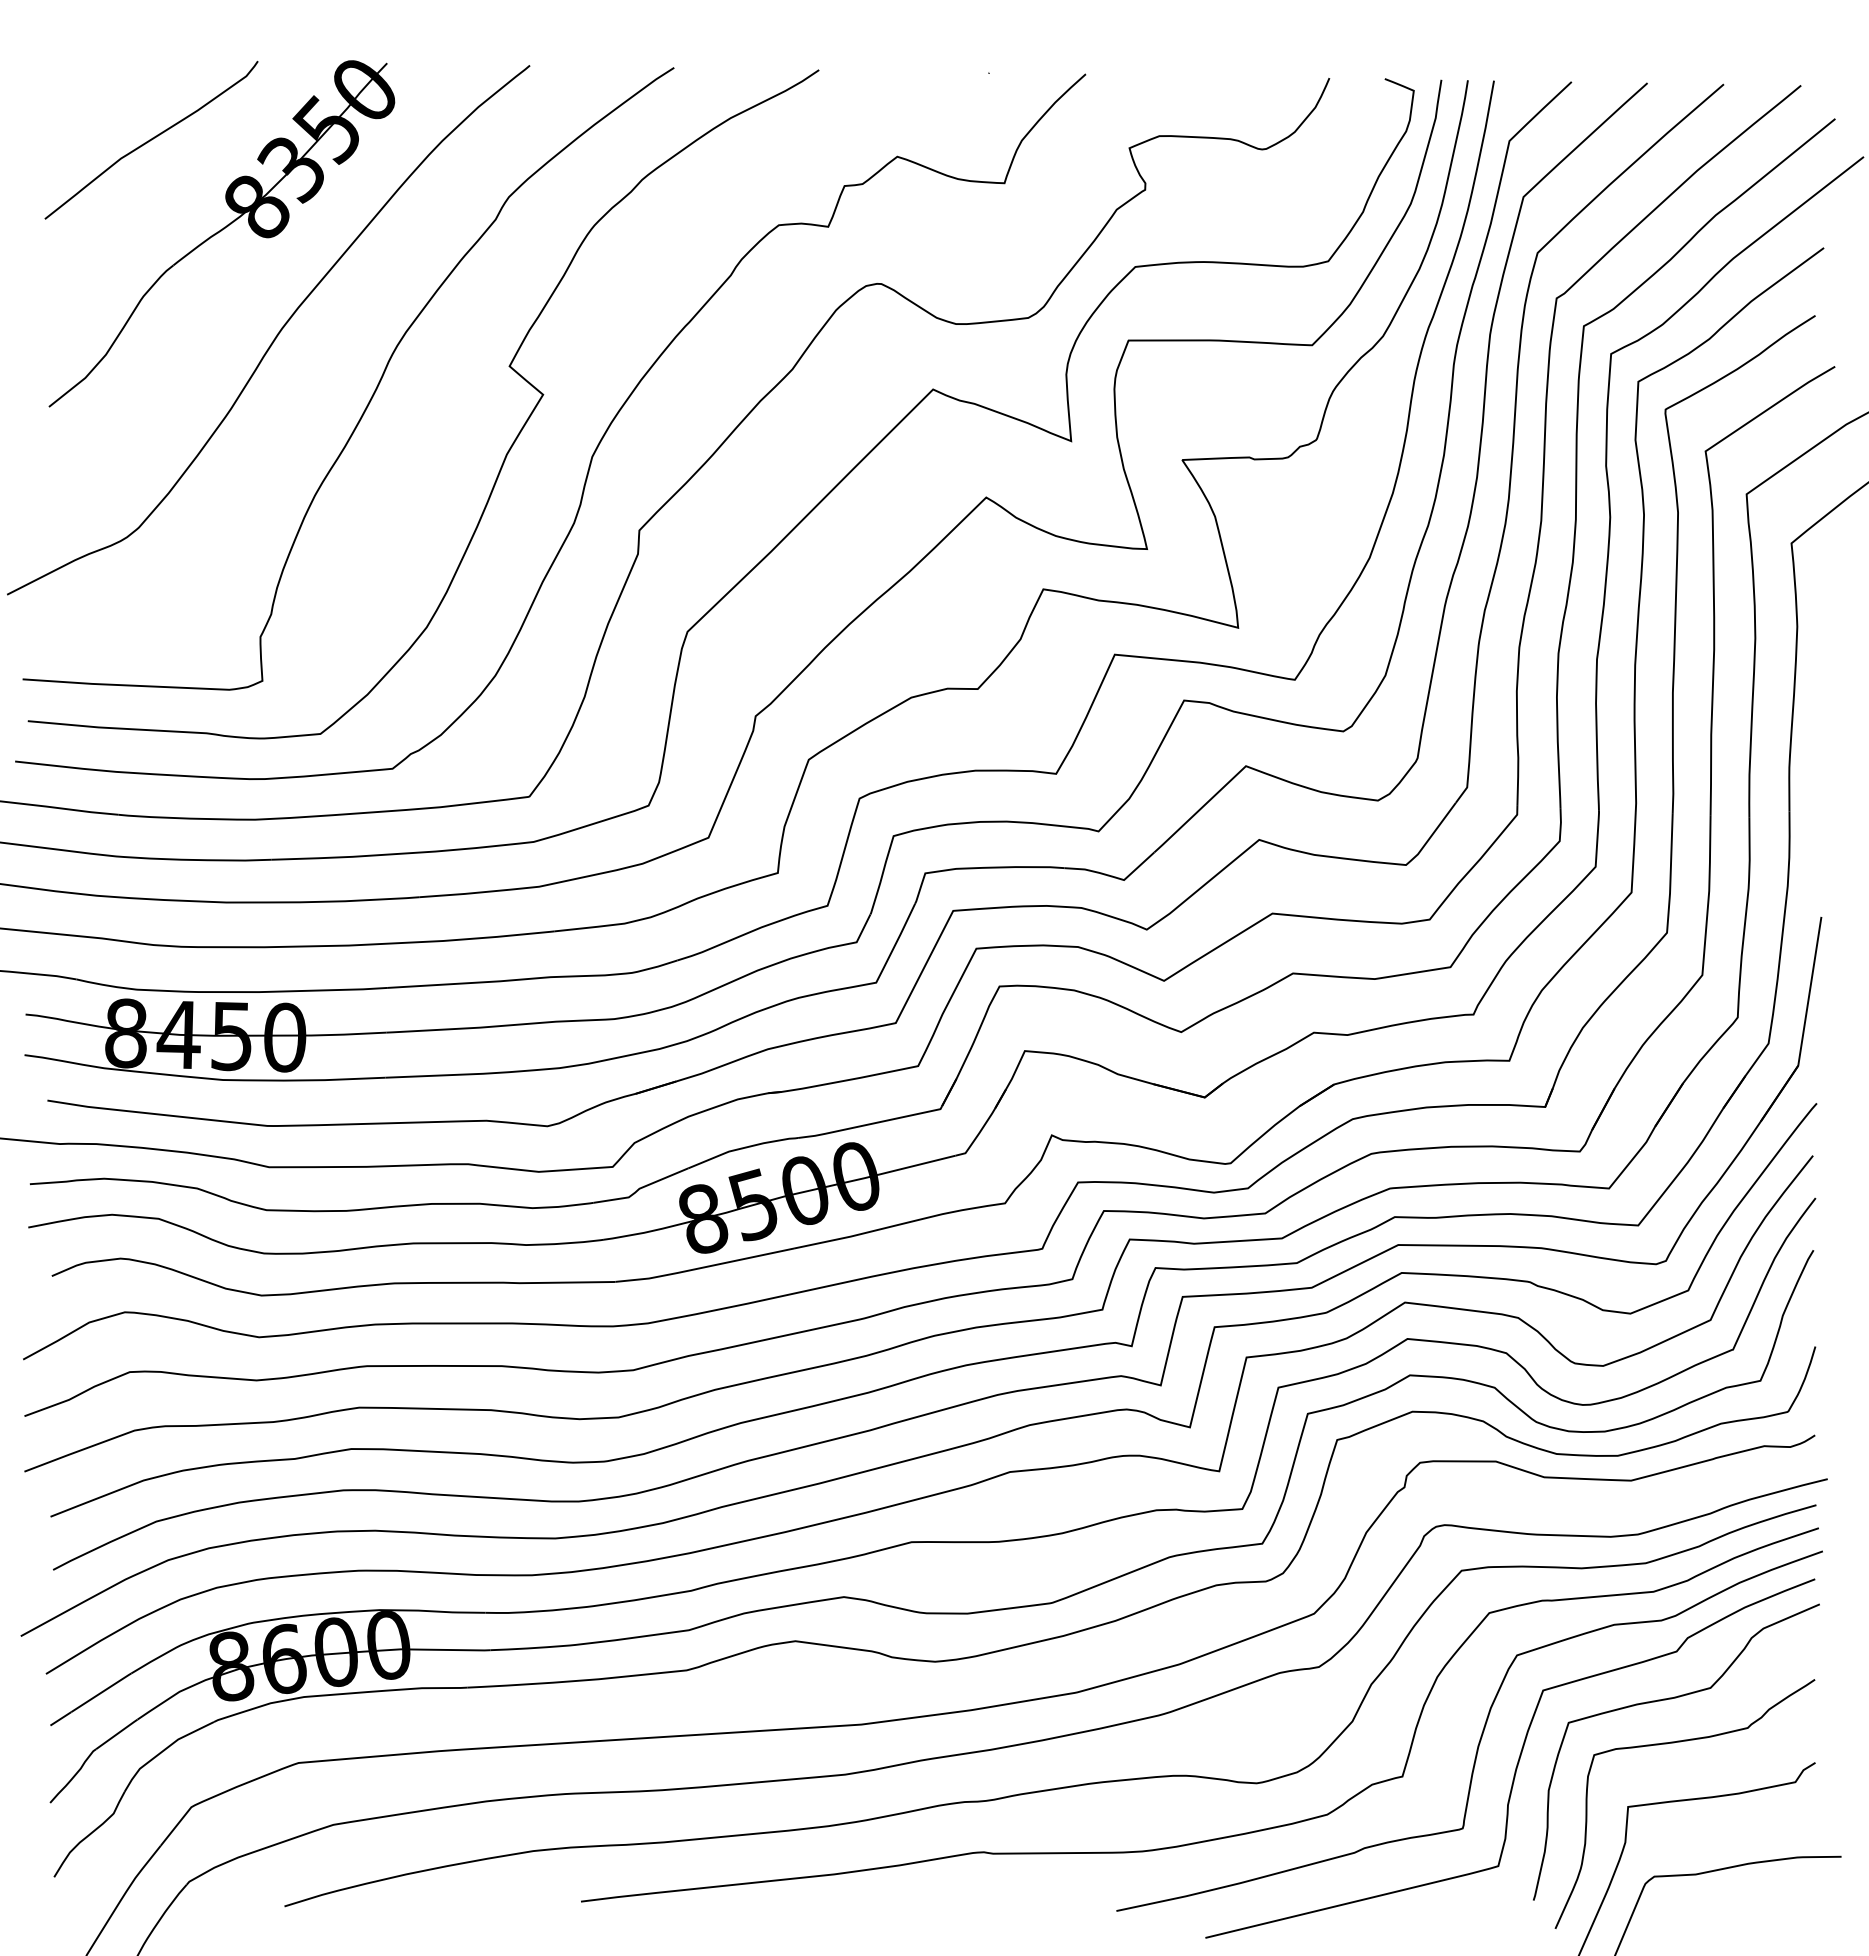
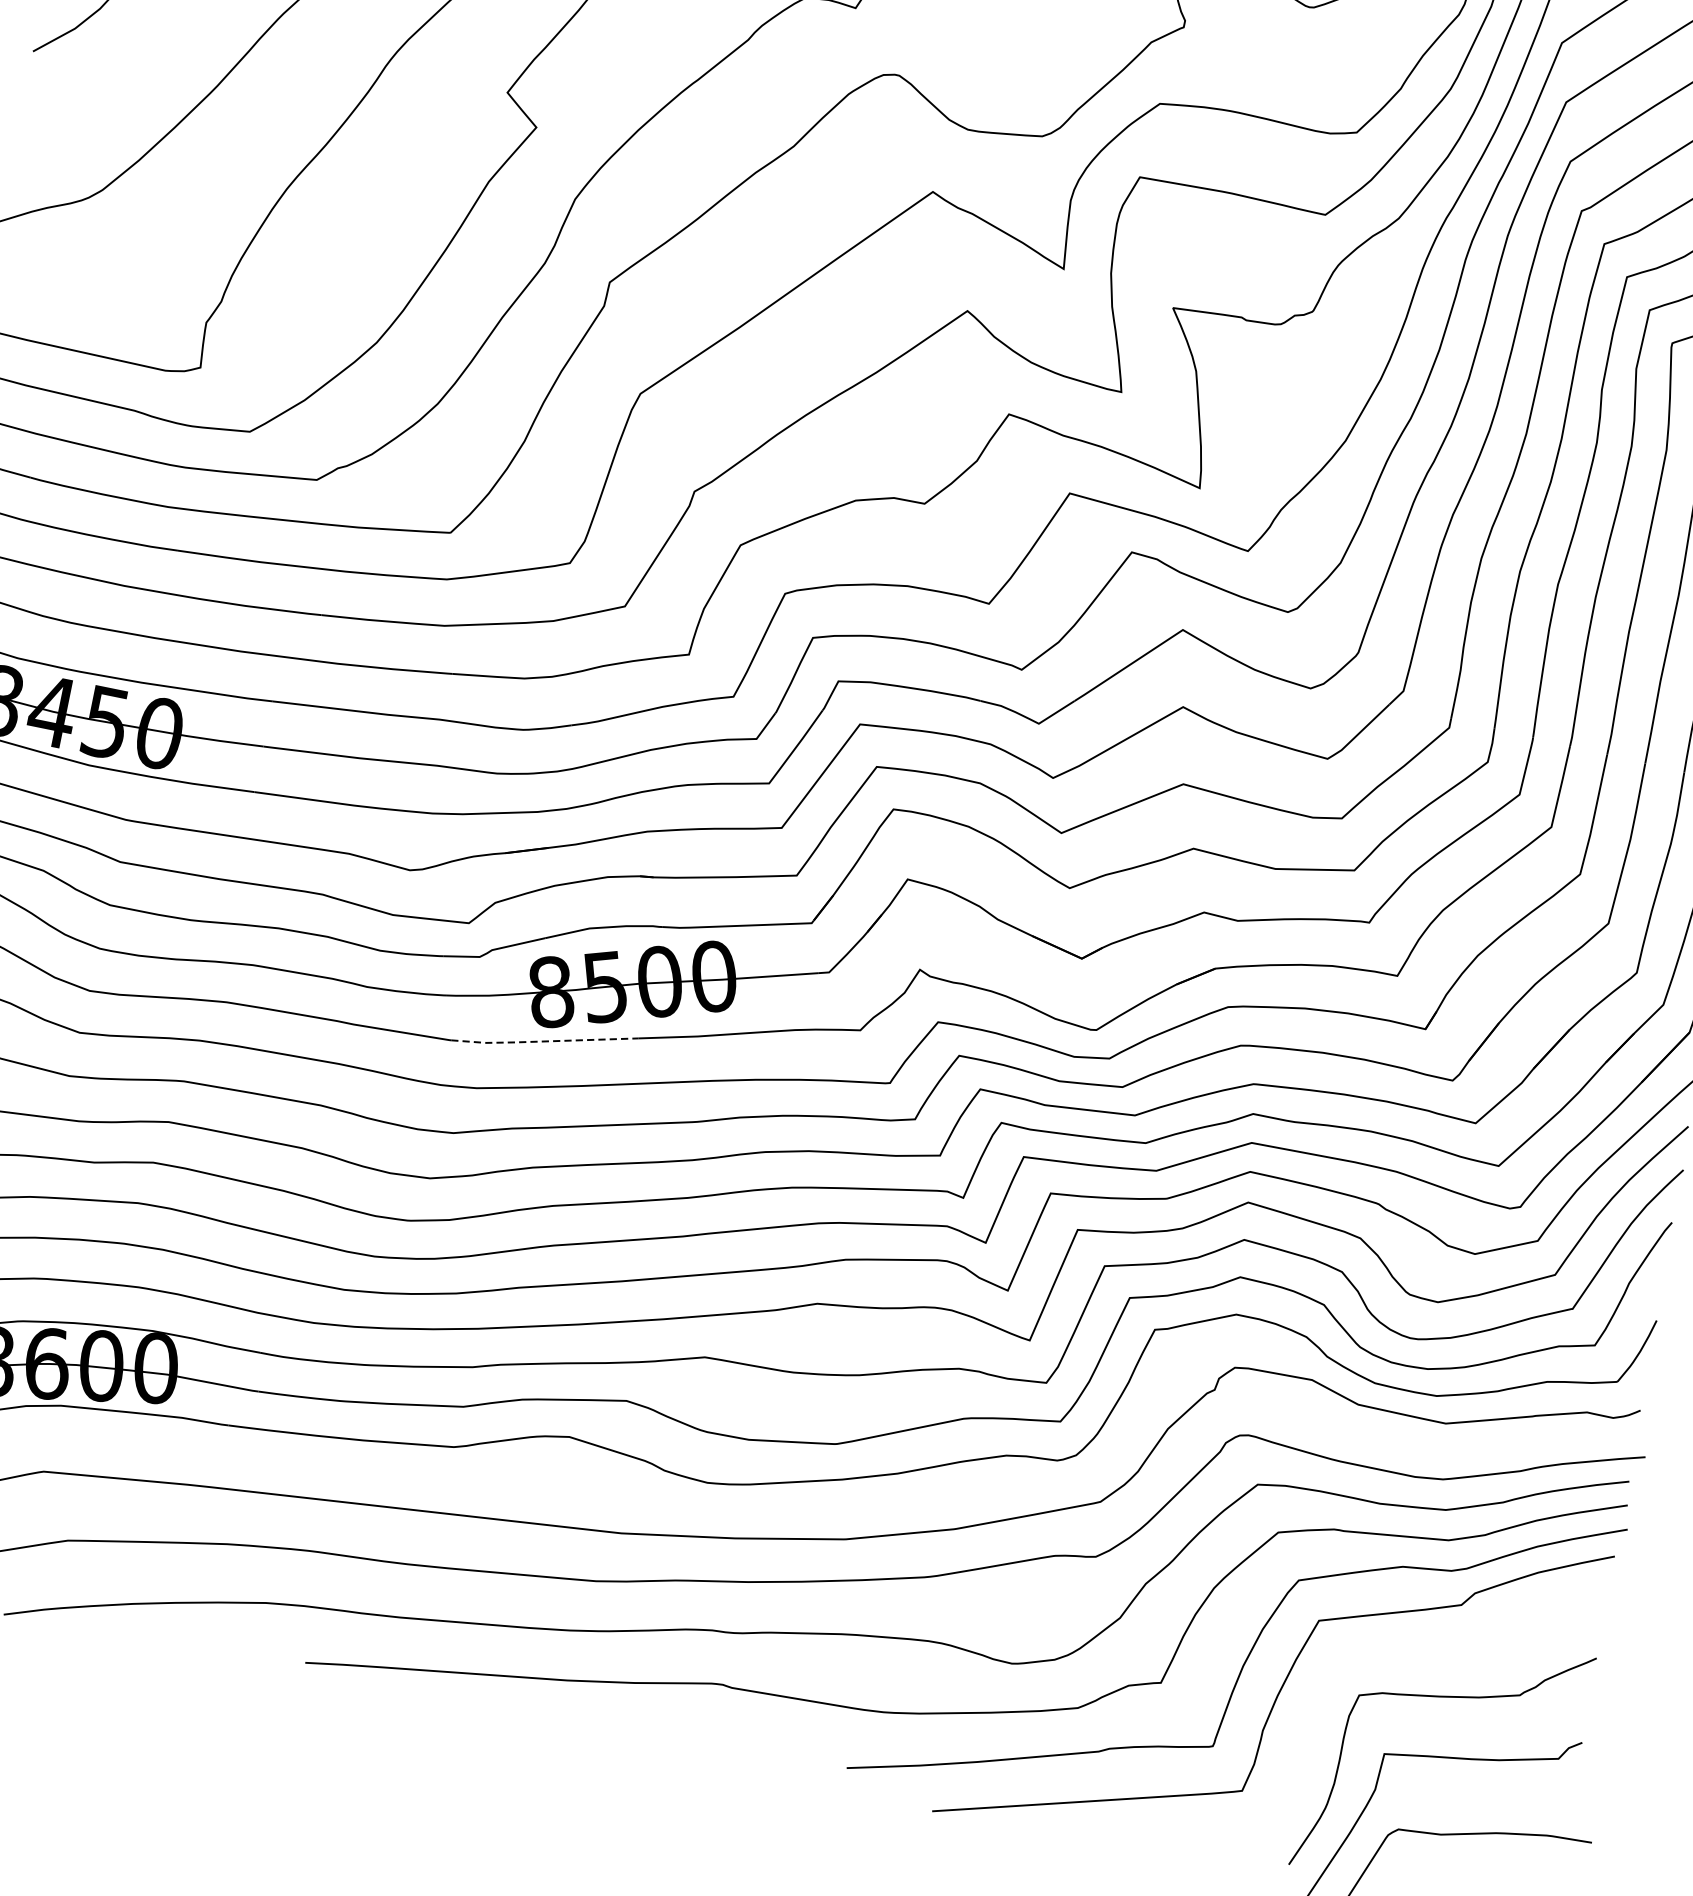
line: (704, 1267) -> (543, 1041), solid -> dashed
curve: (1666, 1700) -> (1442, 1652), removed

